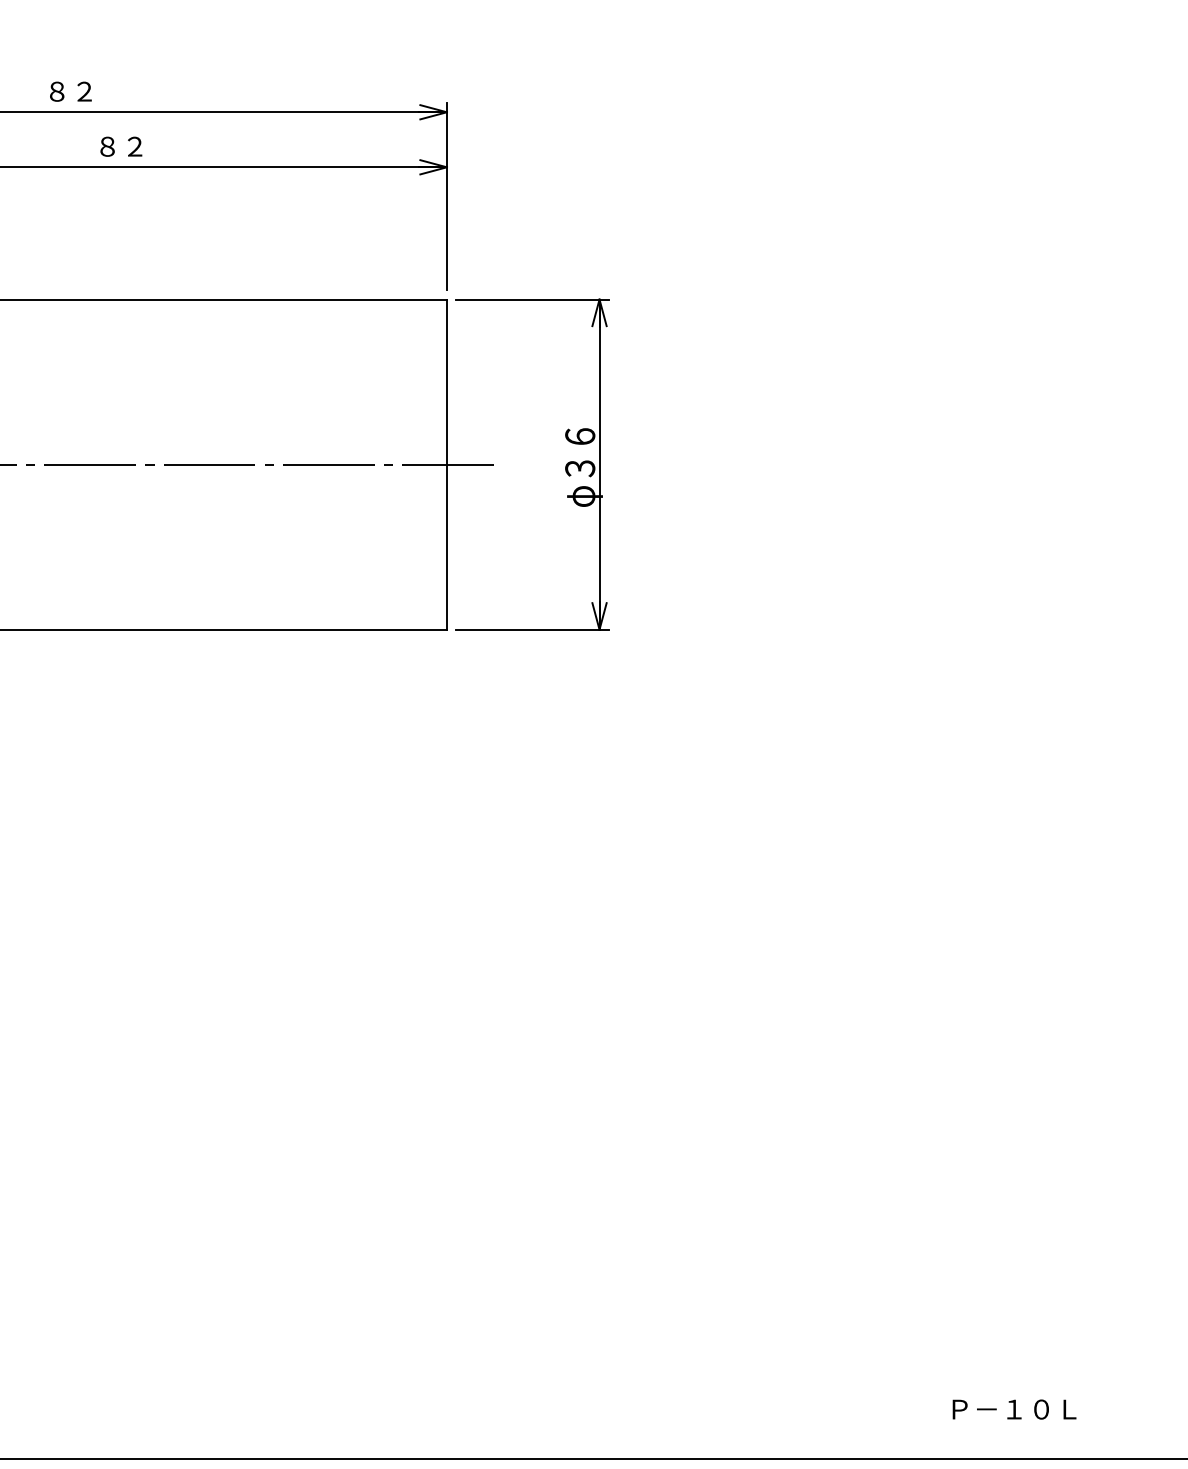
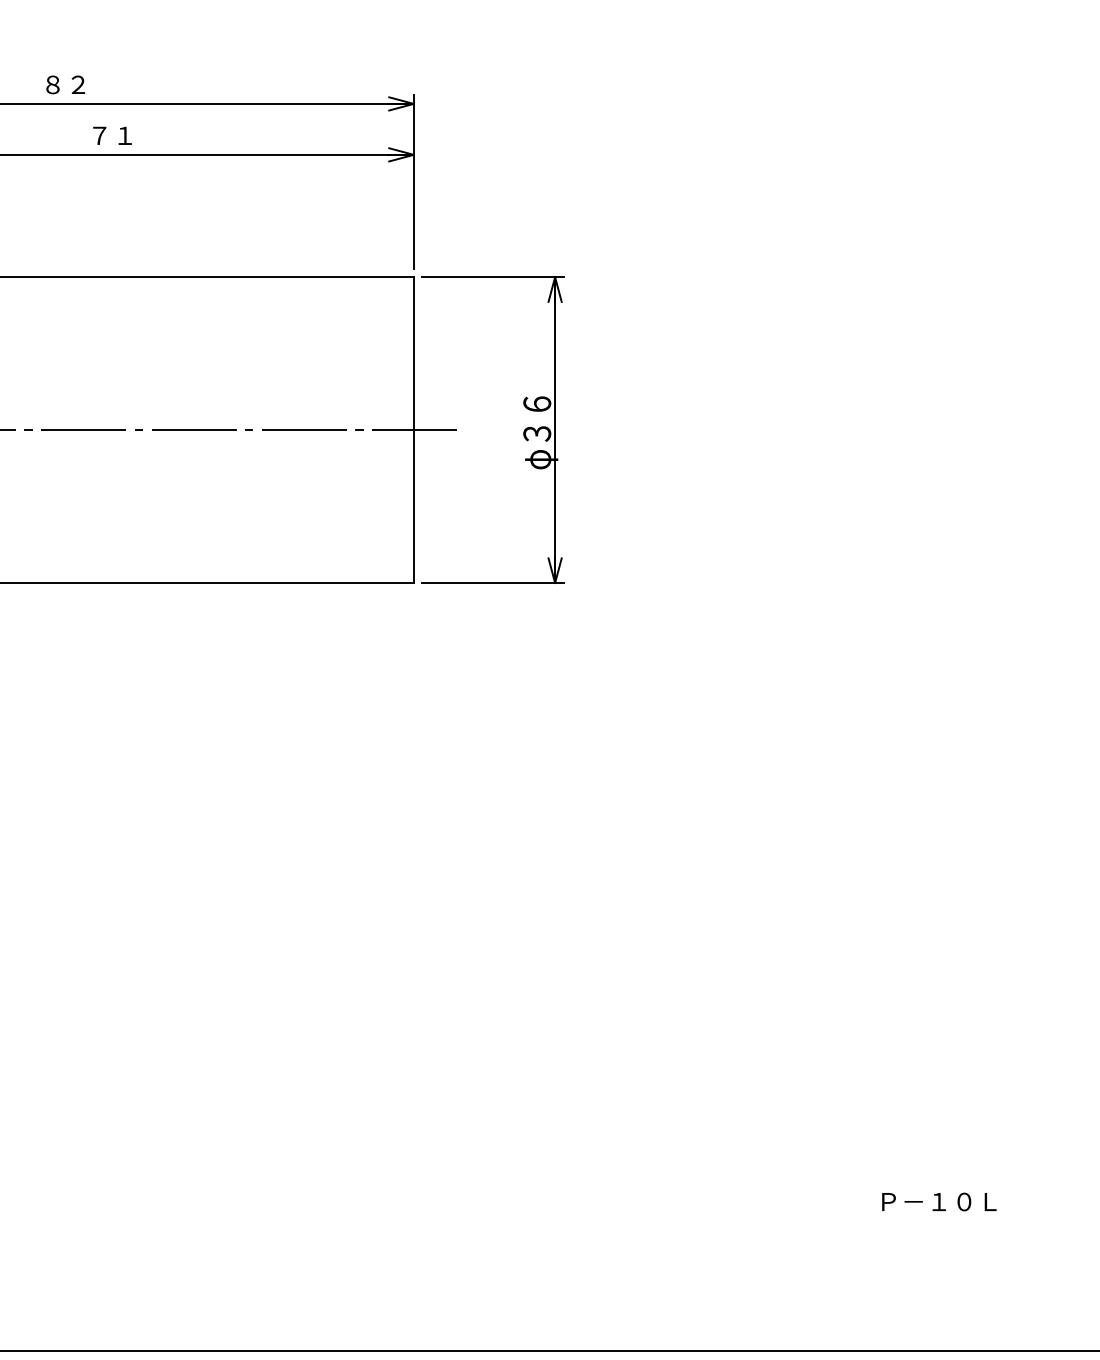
text: (121, 146) -> (112, 135), ８２ -> ７１
text: (1014, 1409) -> (939, 1201), moved

